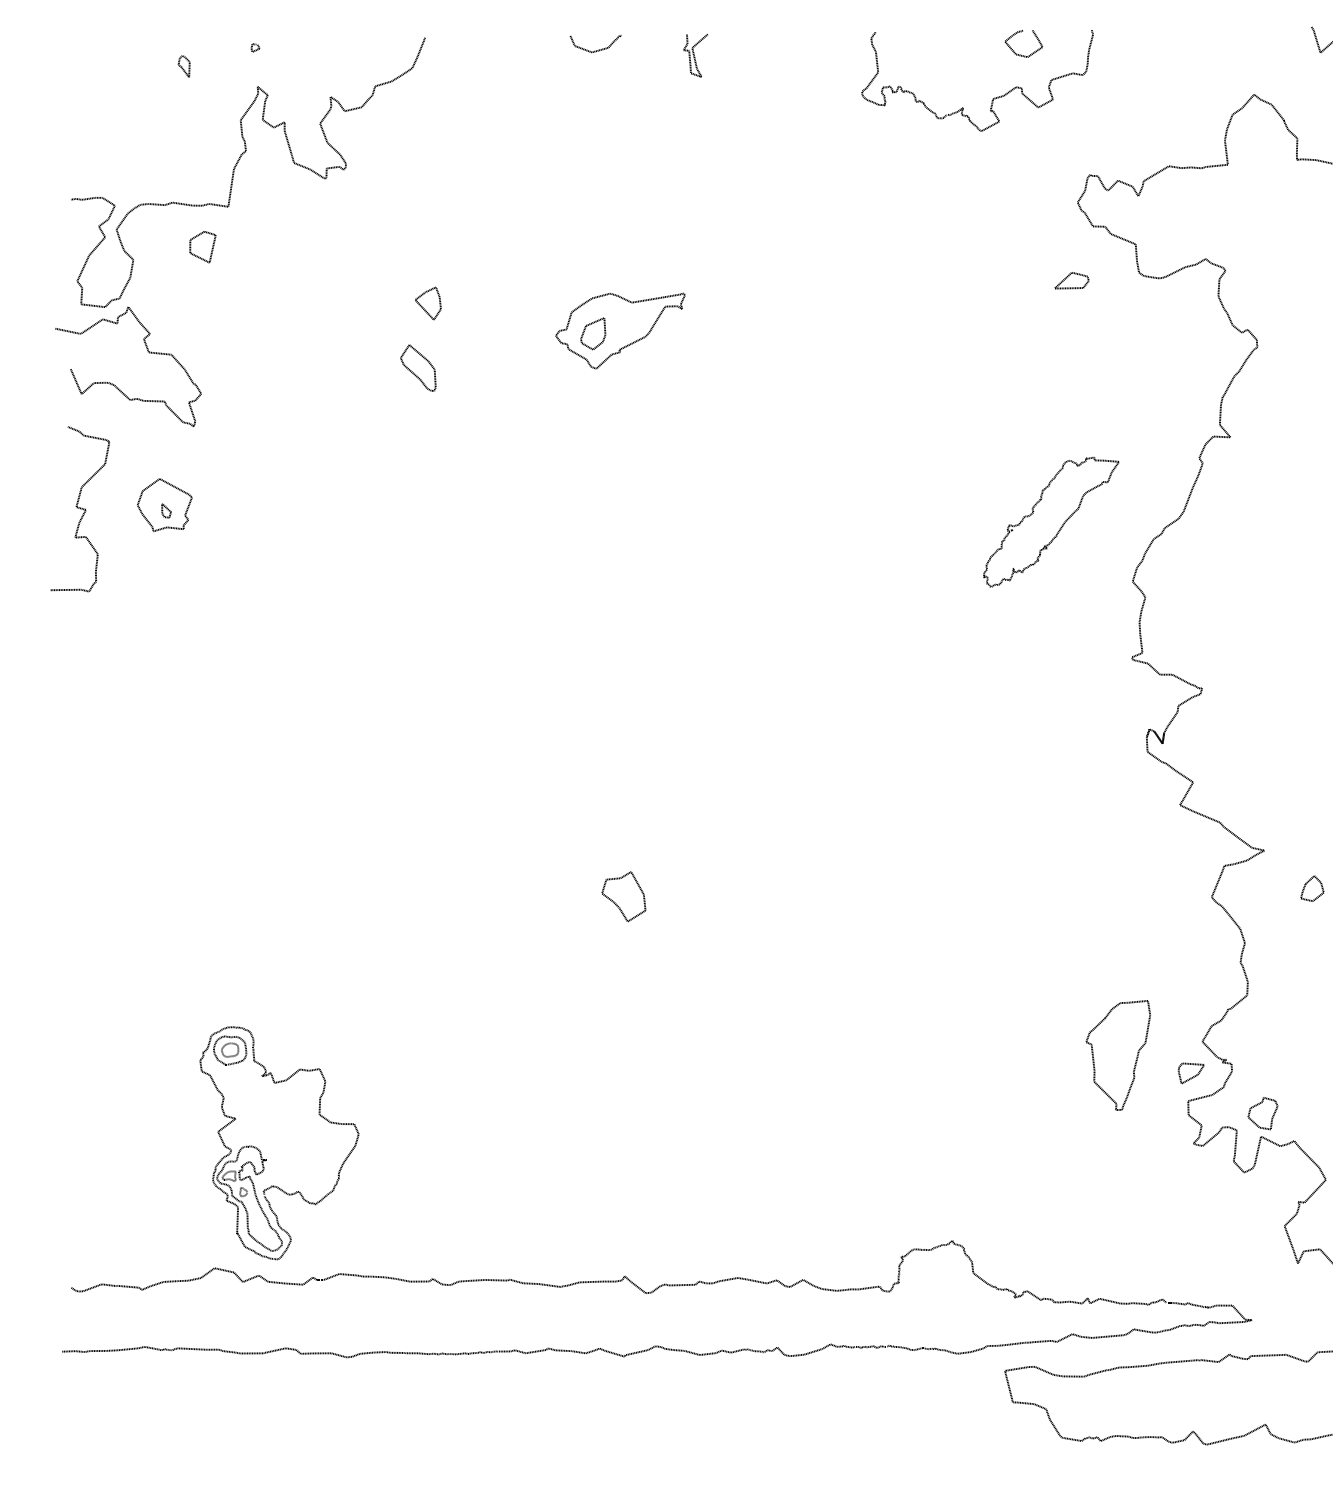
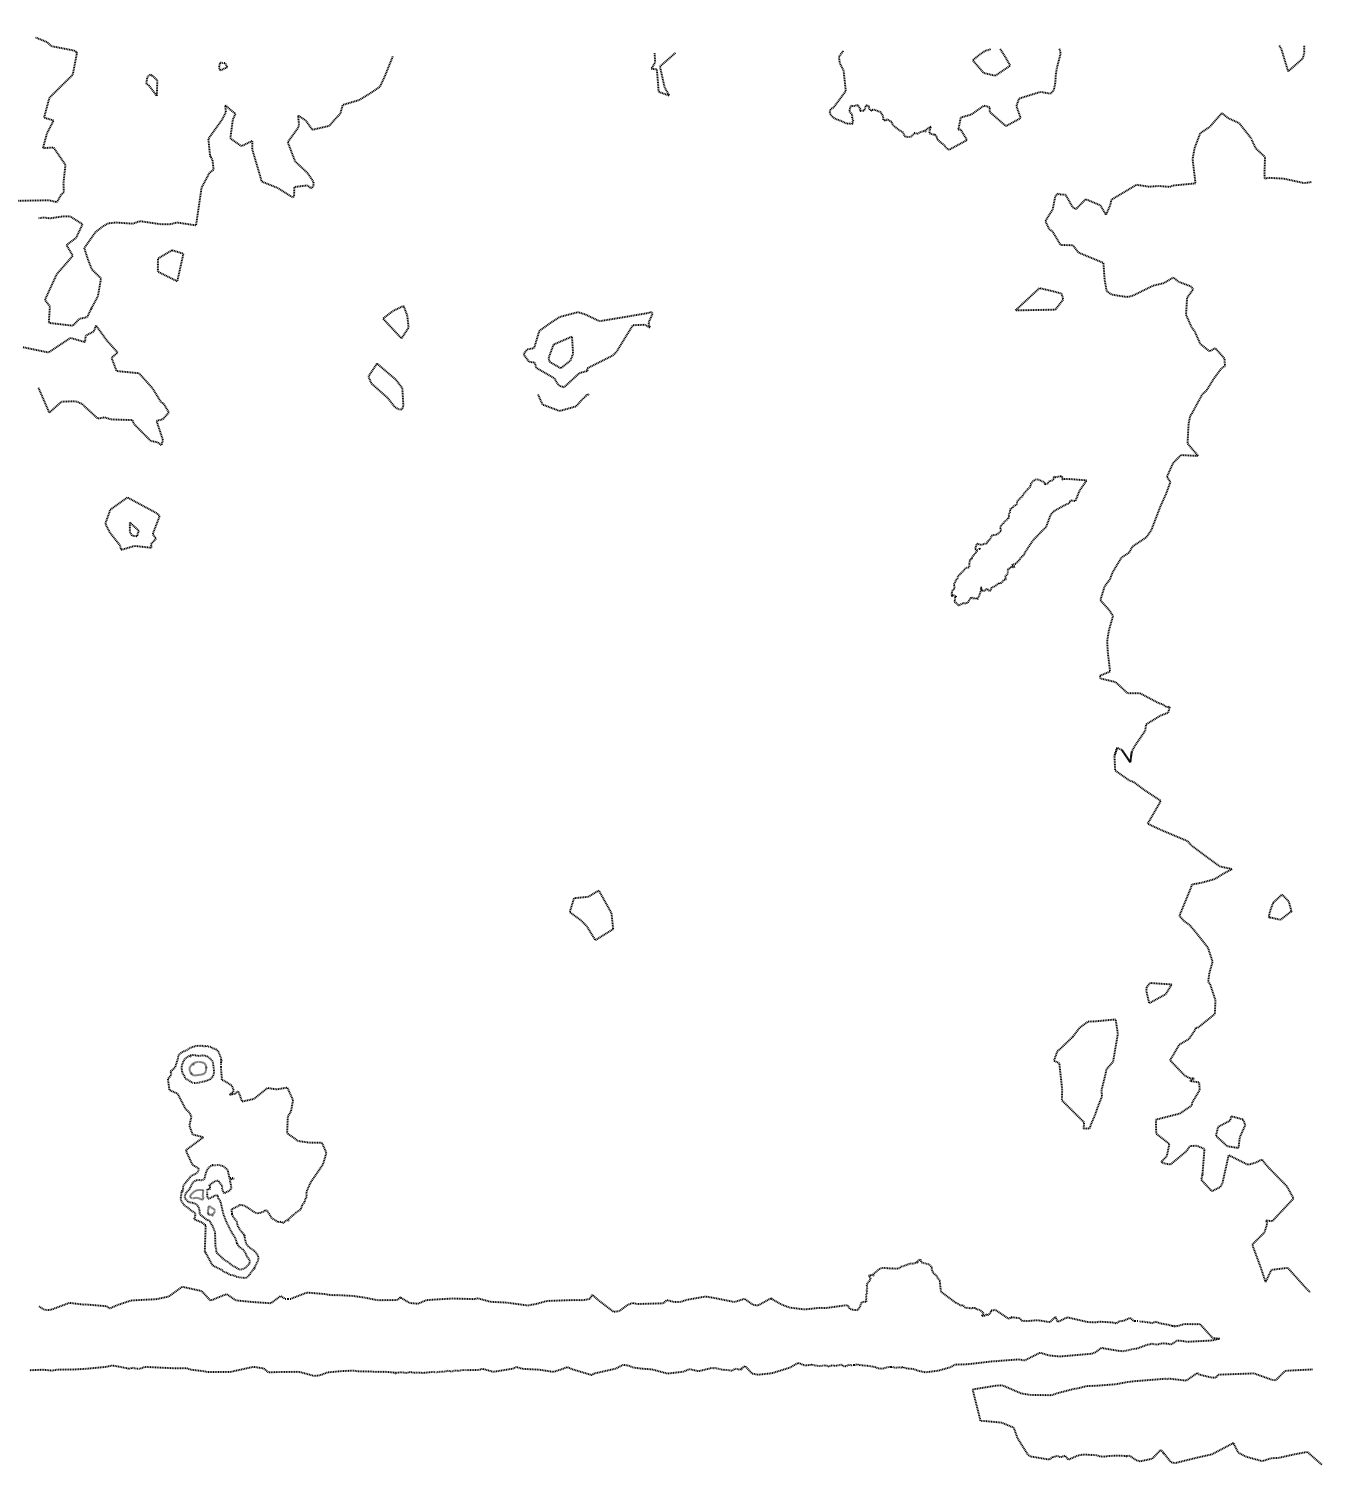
curve: (596, 49) -> (564, 408), moved
part: (1071, 279) -> (1039, 298), size x1.4
curve: (79, 508) -> (47, 119), moved
part: (1190, 1072) -> (1158, 992), moved

